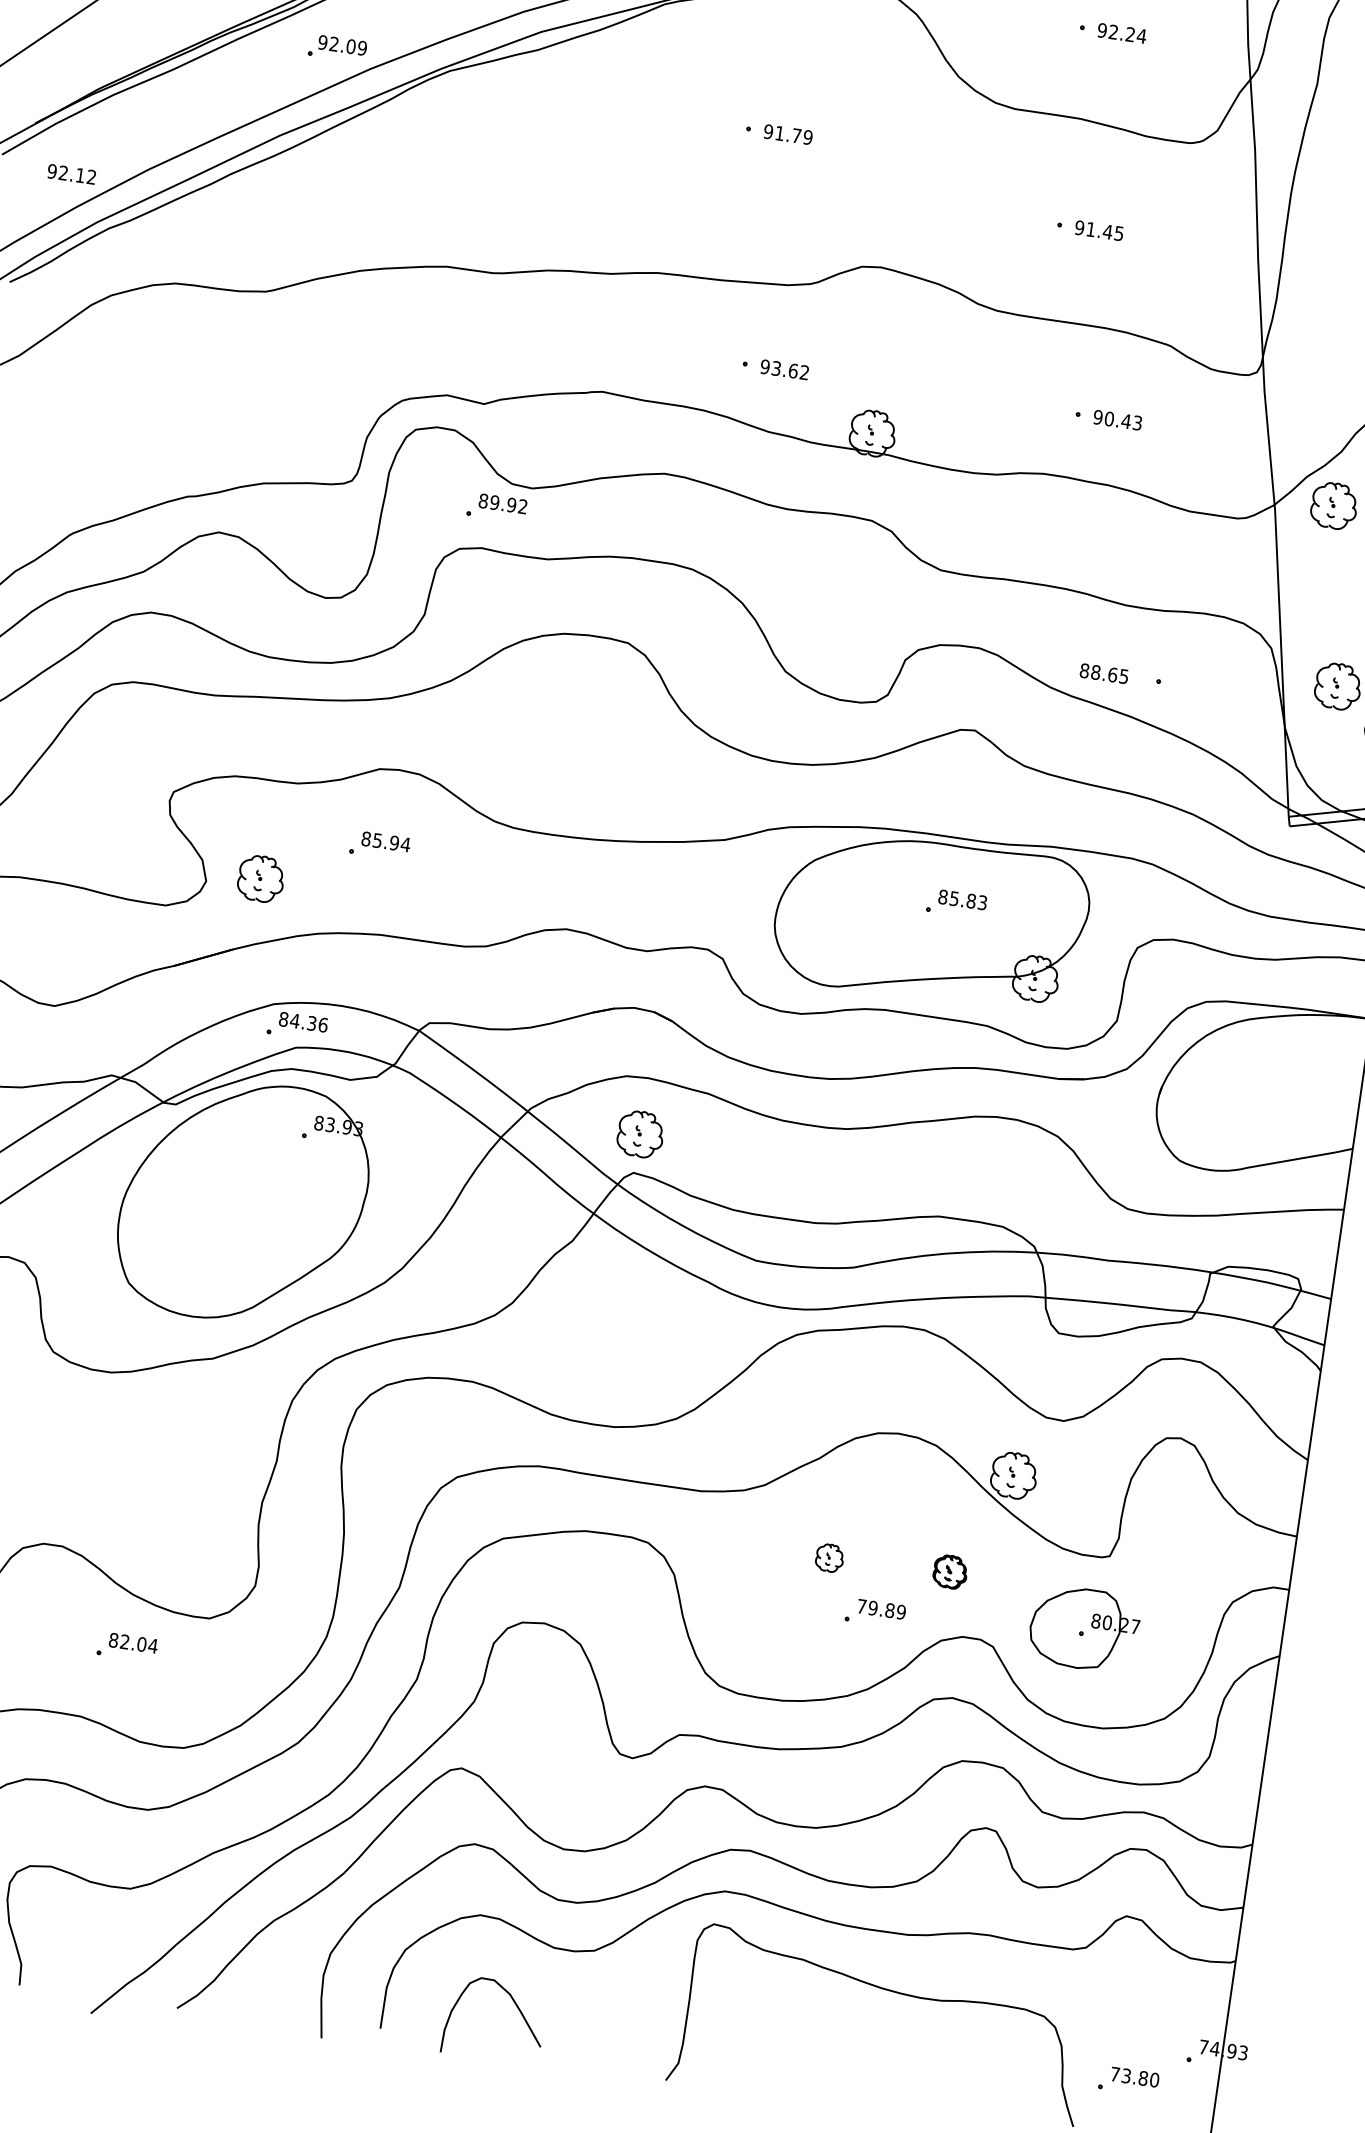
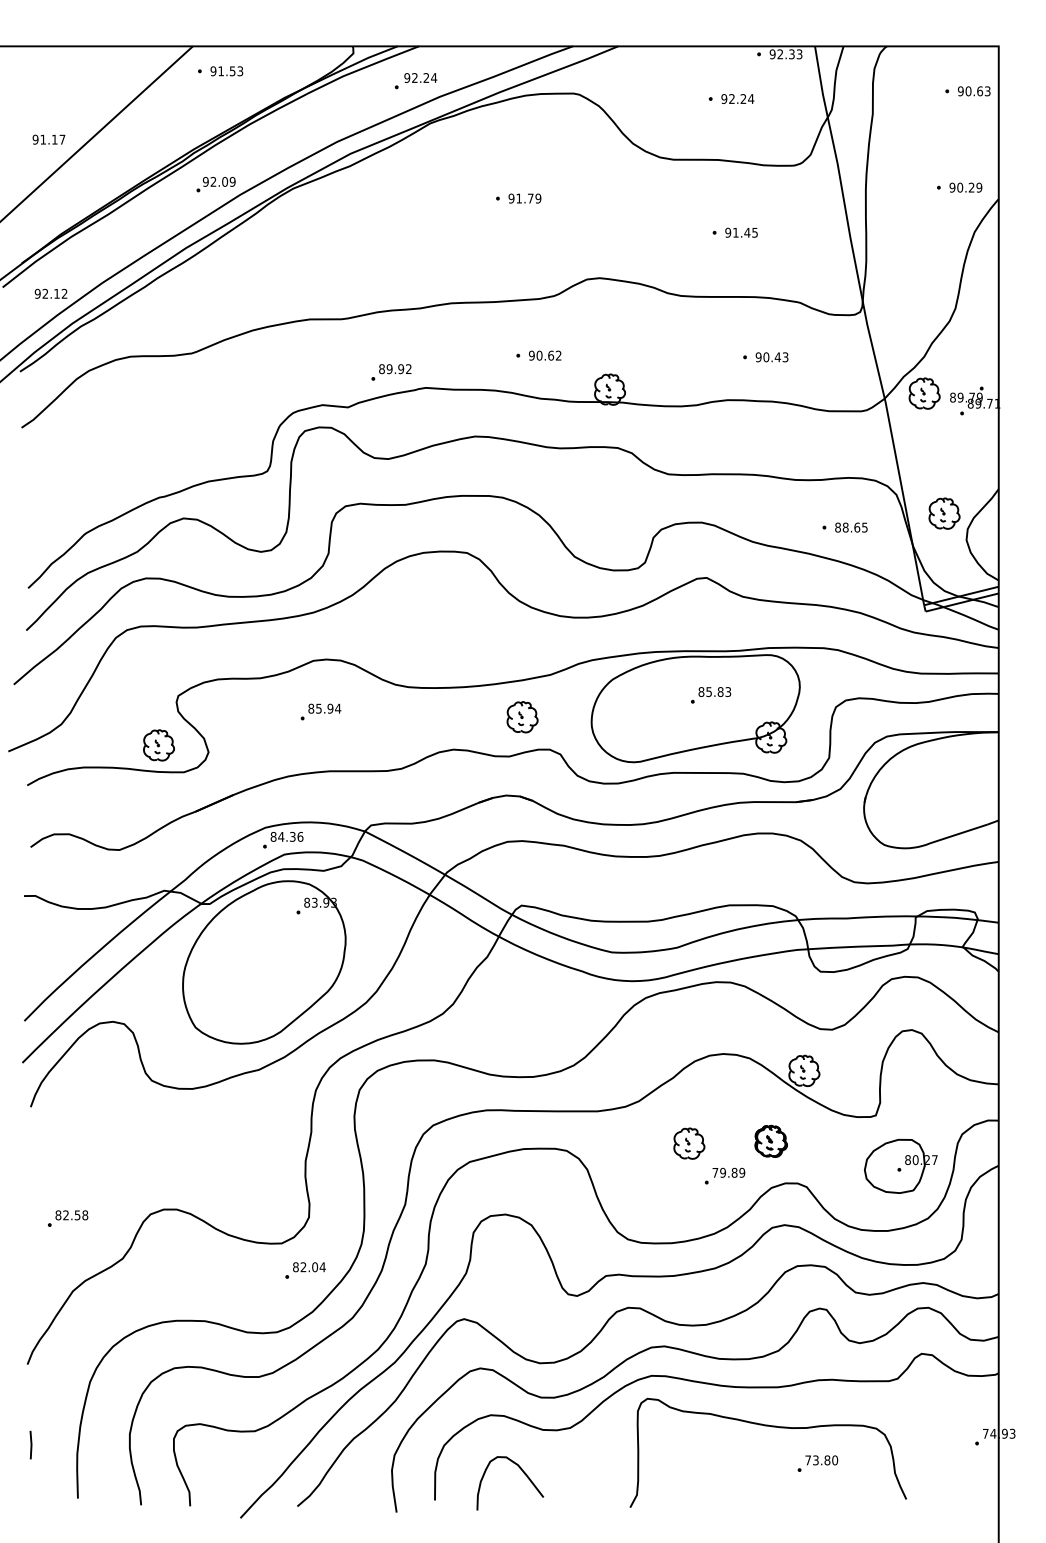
text: (776, 368) -> (539, 355), 93.62 -> 90.62
part: (496, 508) -> (391, 372), moved
text: (1104, 673) -> (851, 527), moved
part: (260, 878) -> (158, 745), moved
part: (640, 1134) -> (522, 717), moved
part: (829, 1557) -> (689, 1143), size x1.67
part: (949, 1570) -> (770, 1140), size x1.43
part: (1083, 1627) -> (900, 1165), moved
part: (127, 1647) -> (305, 1270), moved
part: (1128, 2080) -> (817, 1463), moved

